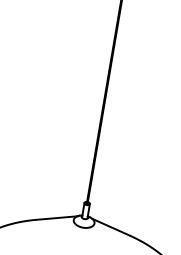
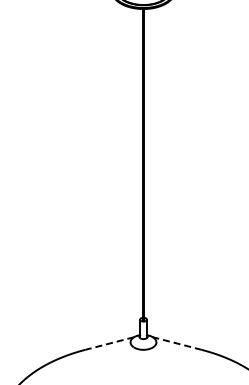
line: (56, 218) -> (109, 343), solid -> dashed
line: (110, 227) -> (176, 343), solid -> dashed

